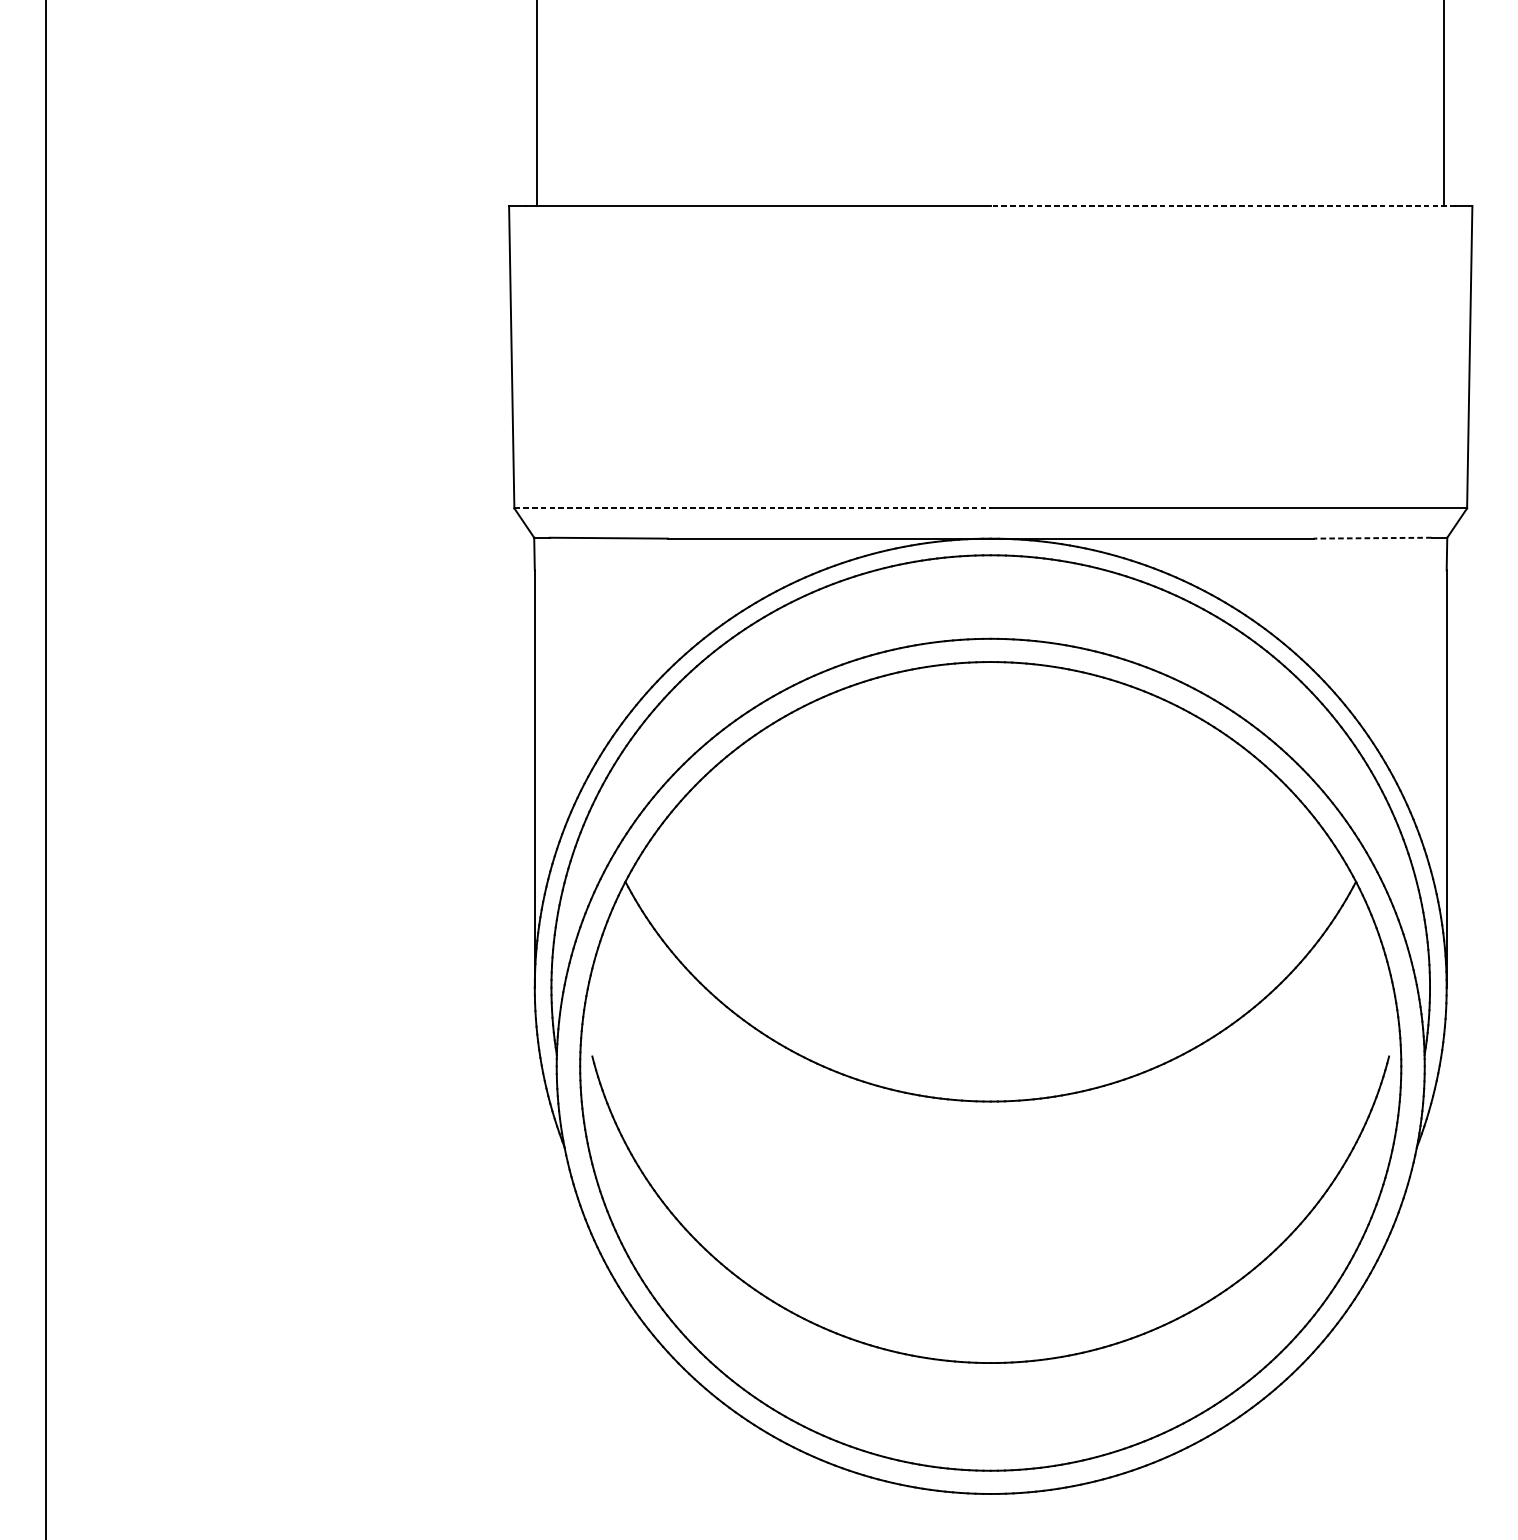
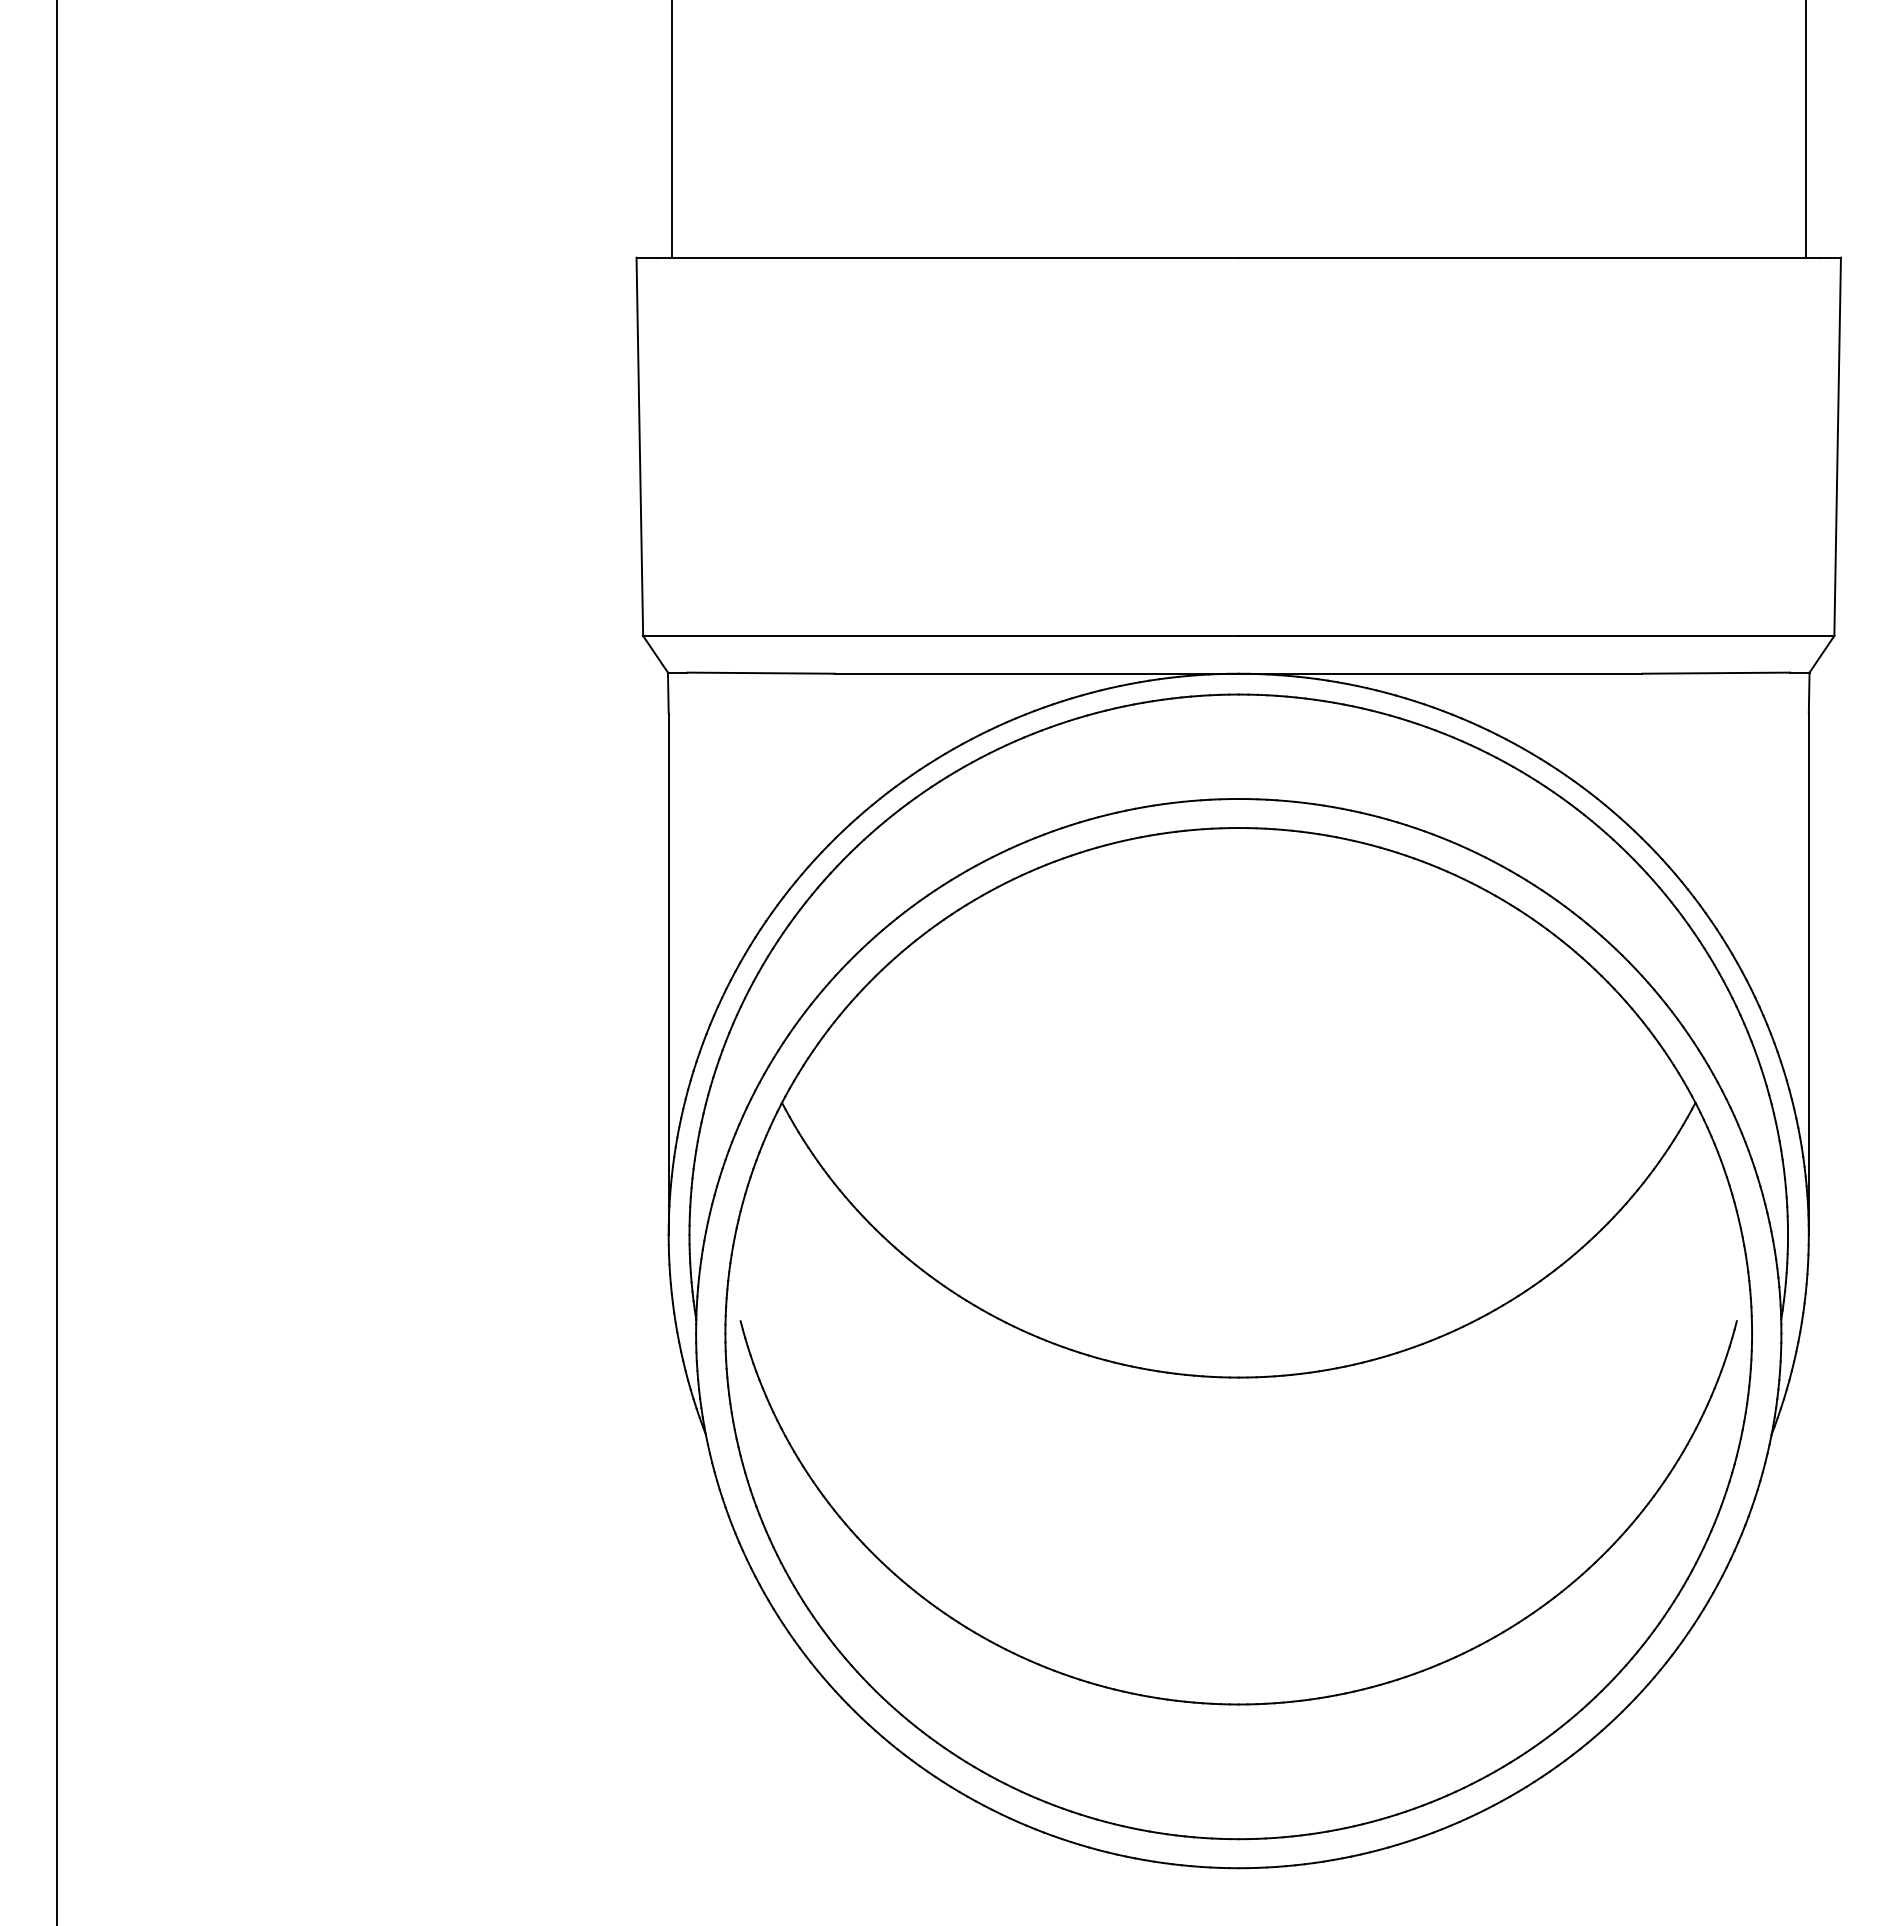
line: (1223, 205) -> (1529, 257), dashed -> solid
line: (752, 508) -> (940, 635), dashed -> solid
line: (1372, 538) -> (1716, 673), dashed -> solid

